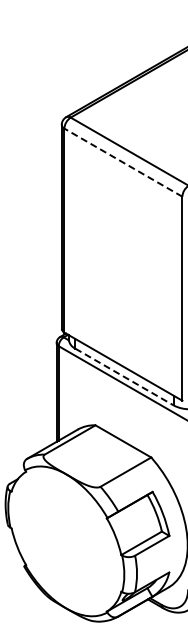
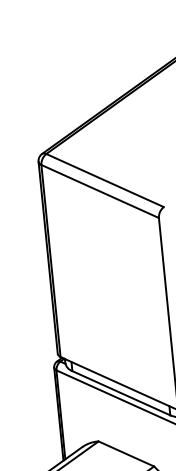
line: (122, 162) -> (99, 191), dashed -> solid
line: (124, 377) -> (121, 393), dashed -> solid

